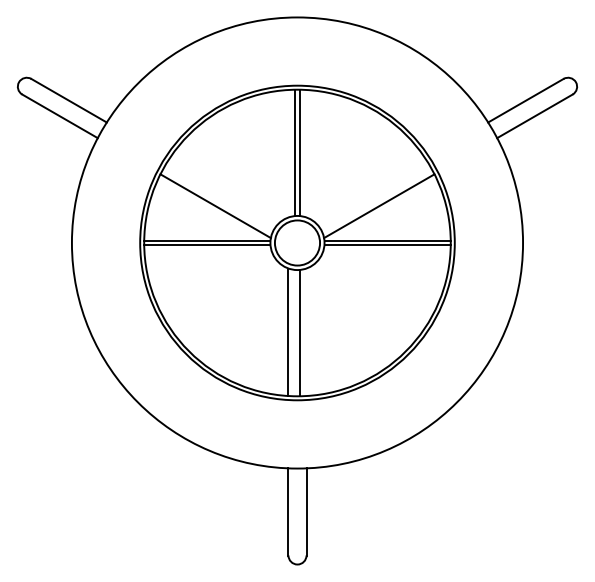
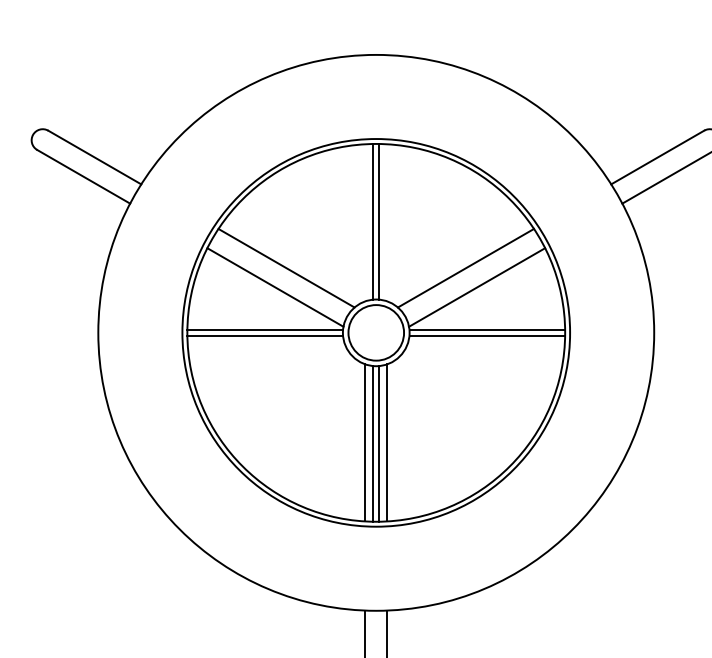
line: (224, 190) -> (286, 268), added
line: (370, 190) -> (466, 268), added
line: (306, 332) -> (387, 443), added
line: (295, 333) -> (373, 444), added

